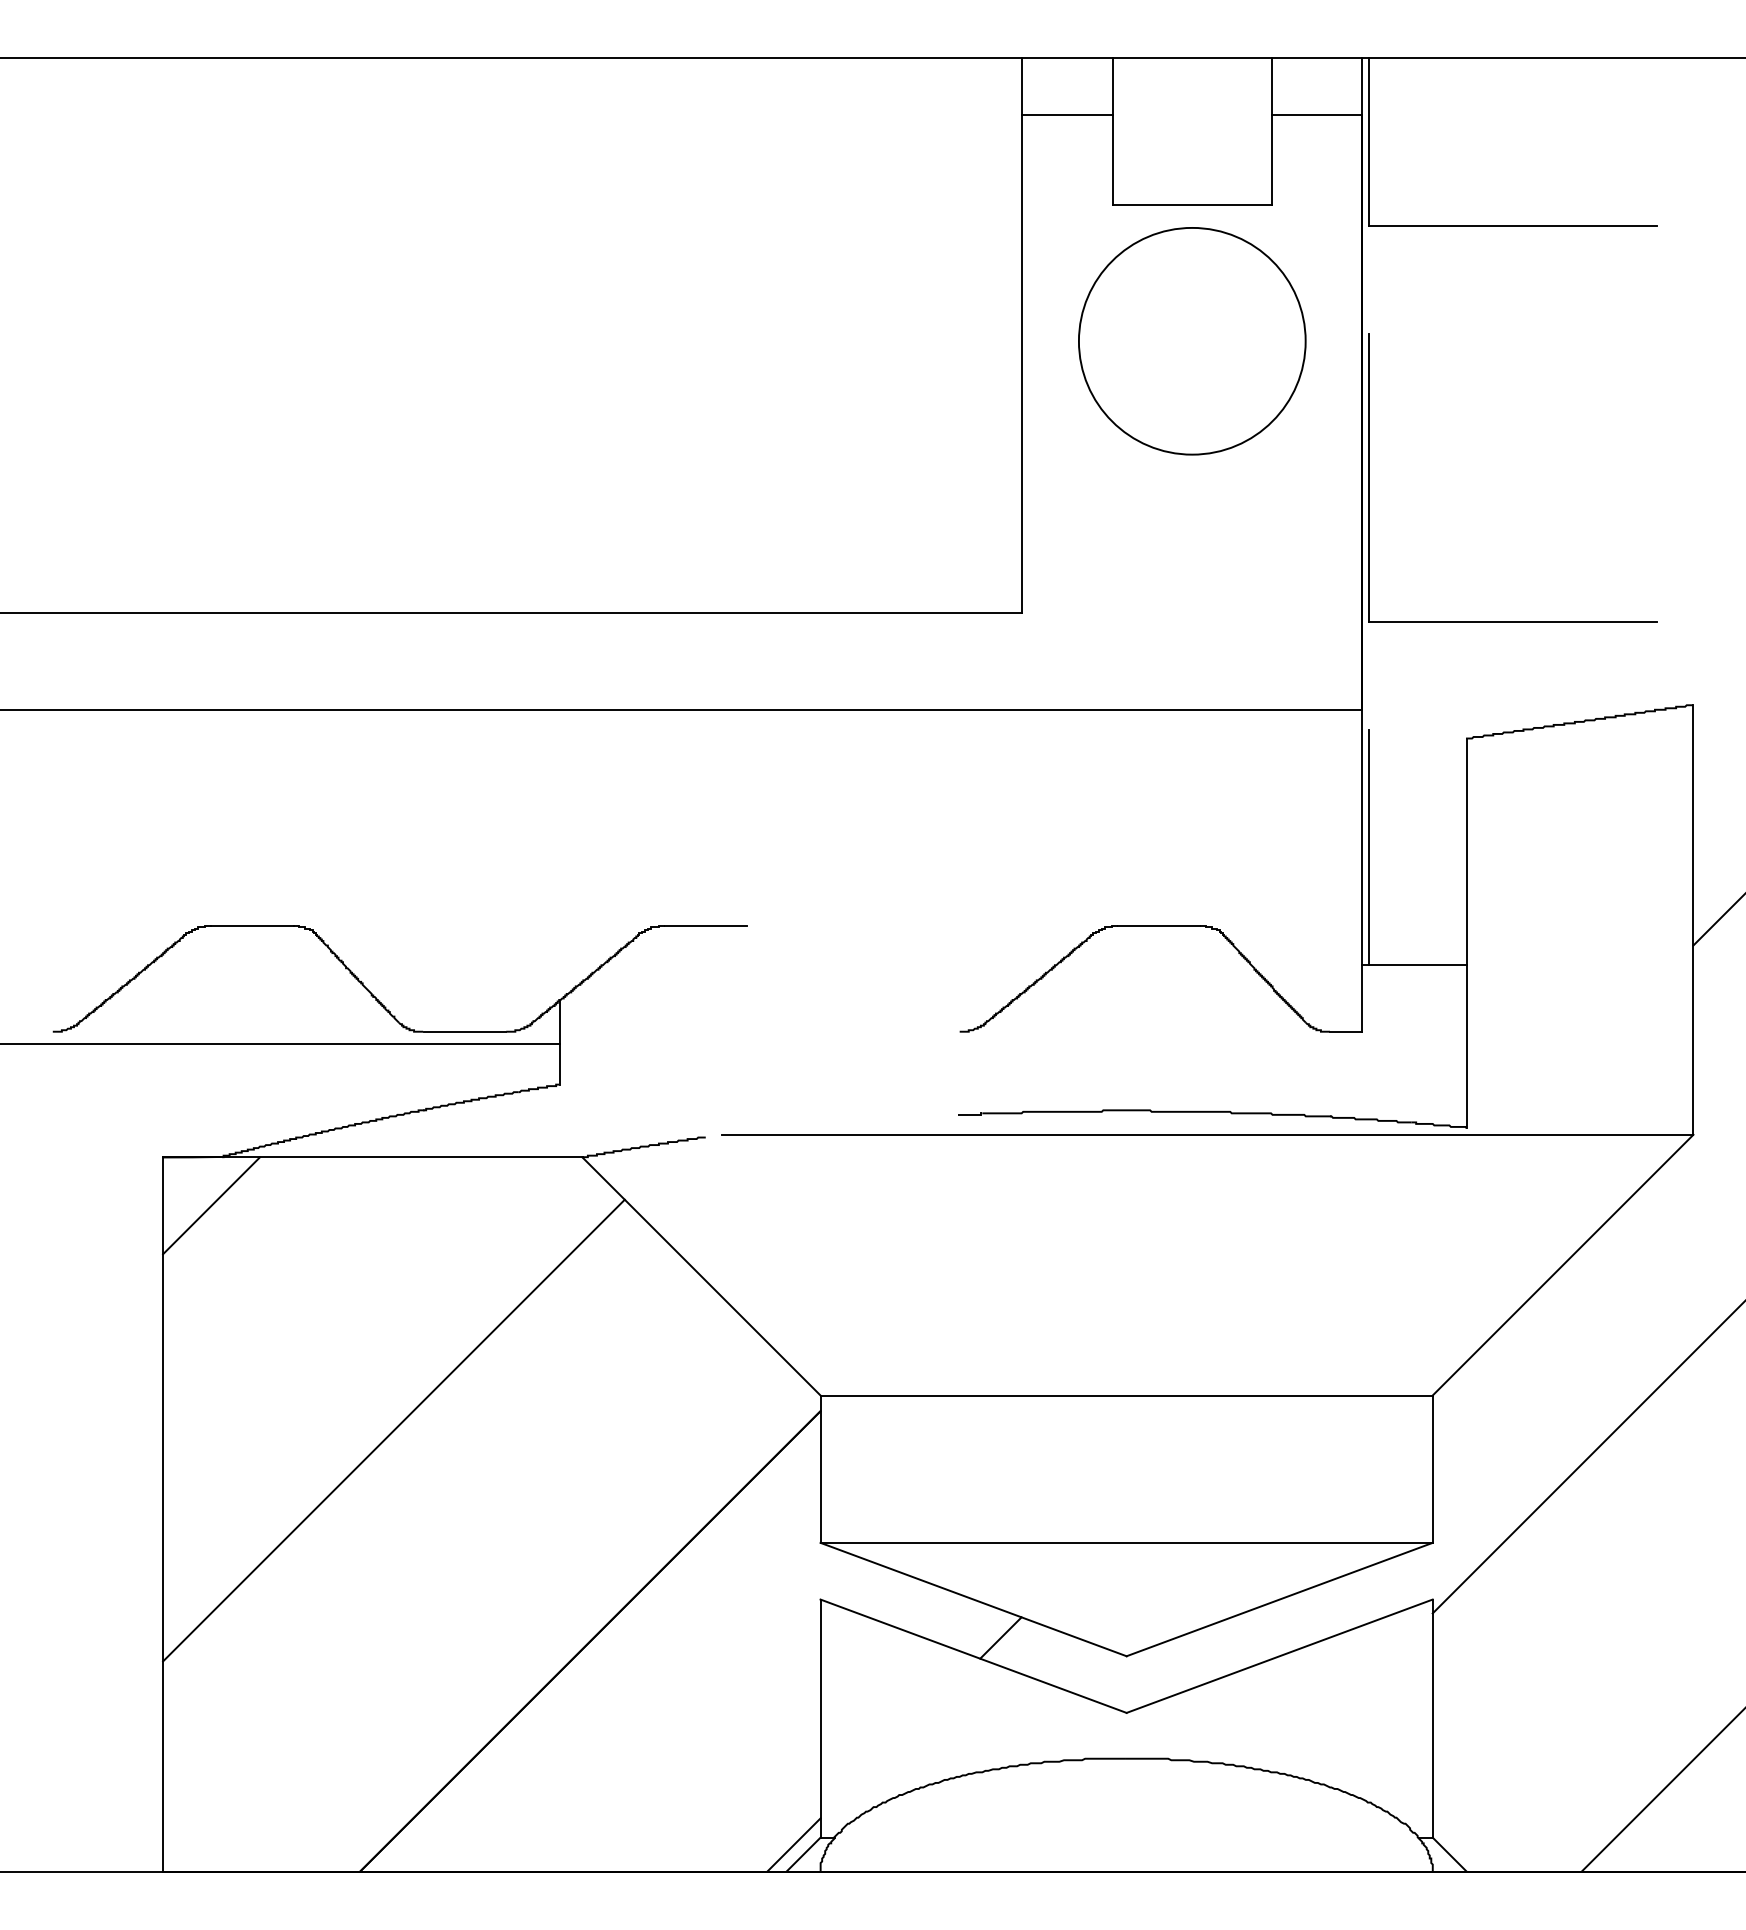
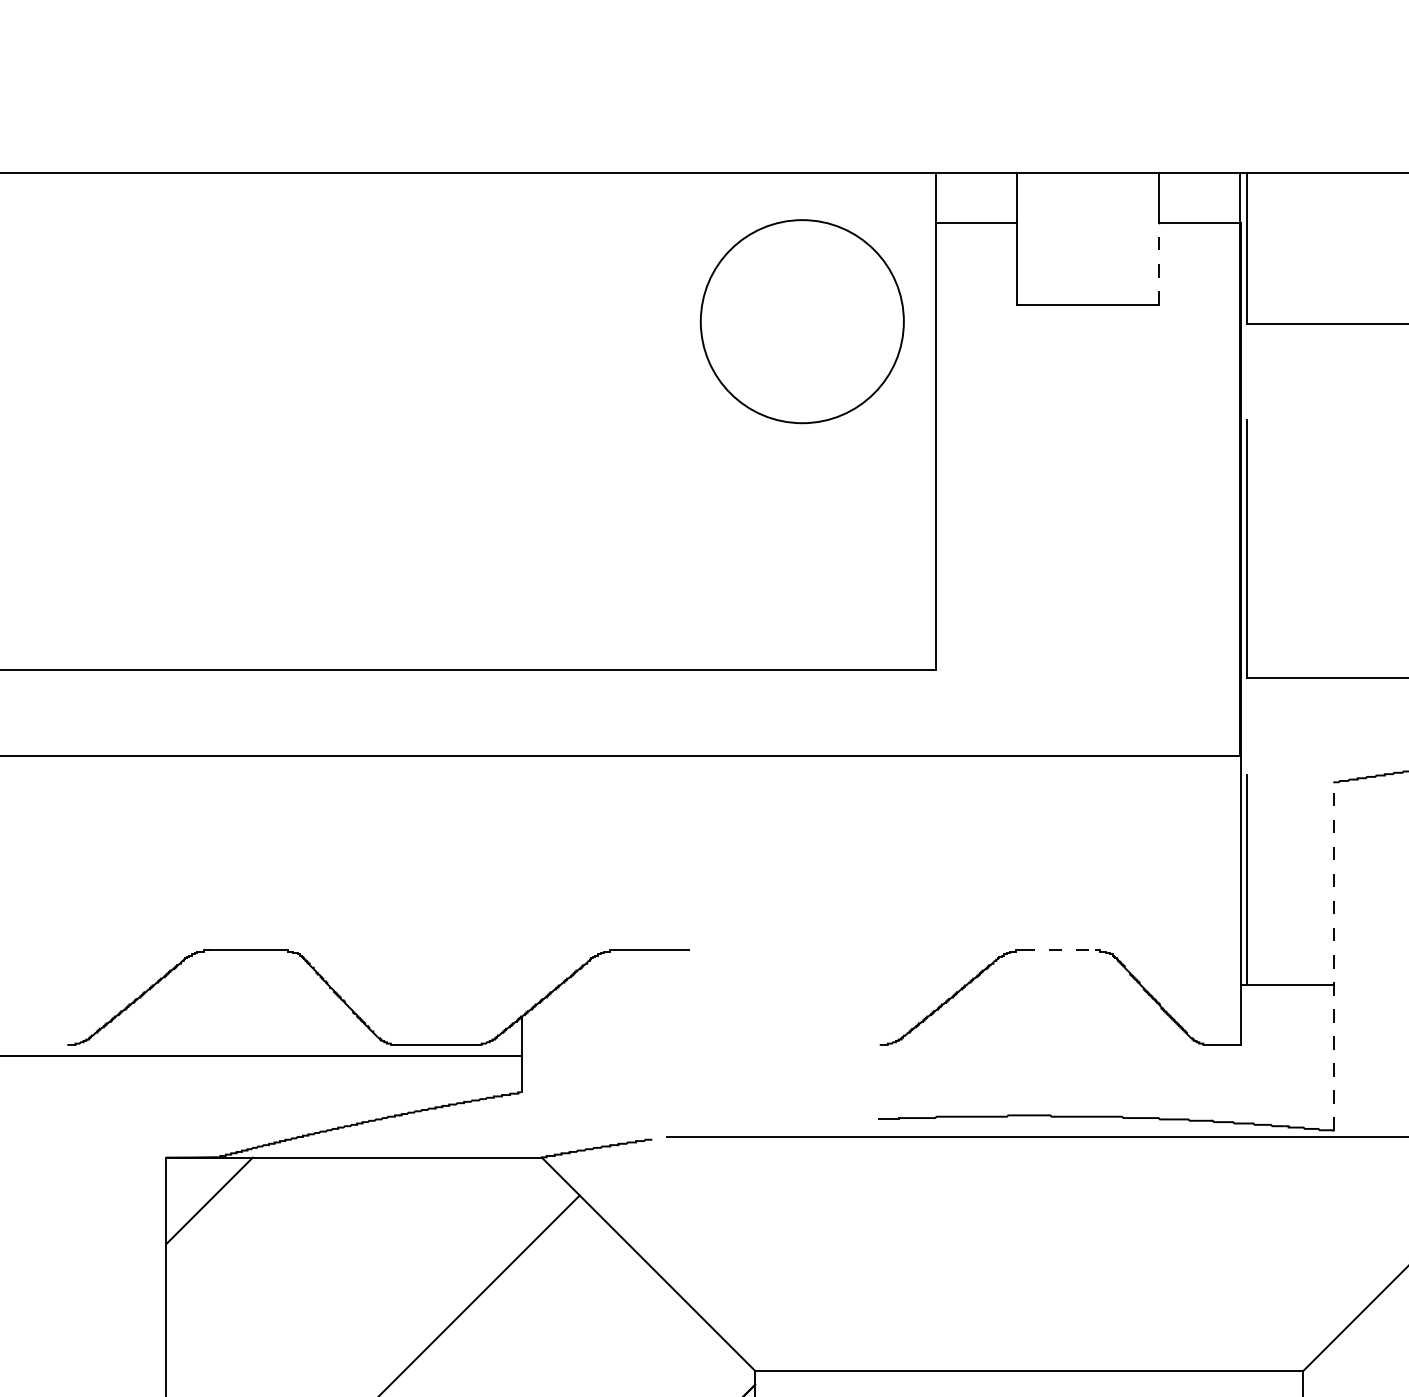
line: (1271, 159) -> (1159, 263), solid -> dashed
circle: (1192, 341) -> (802, 321), moved
line: (1159, 926) -> (1058, 950), solid -> dashed
line: (1466, 933) -> (1333, 956), solid -> dashed

